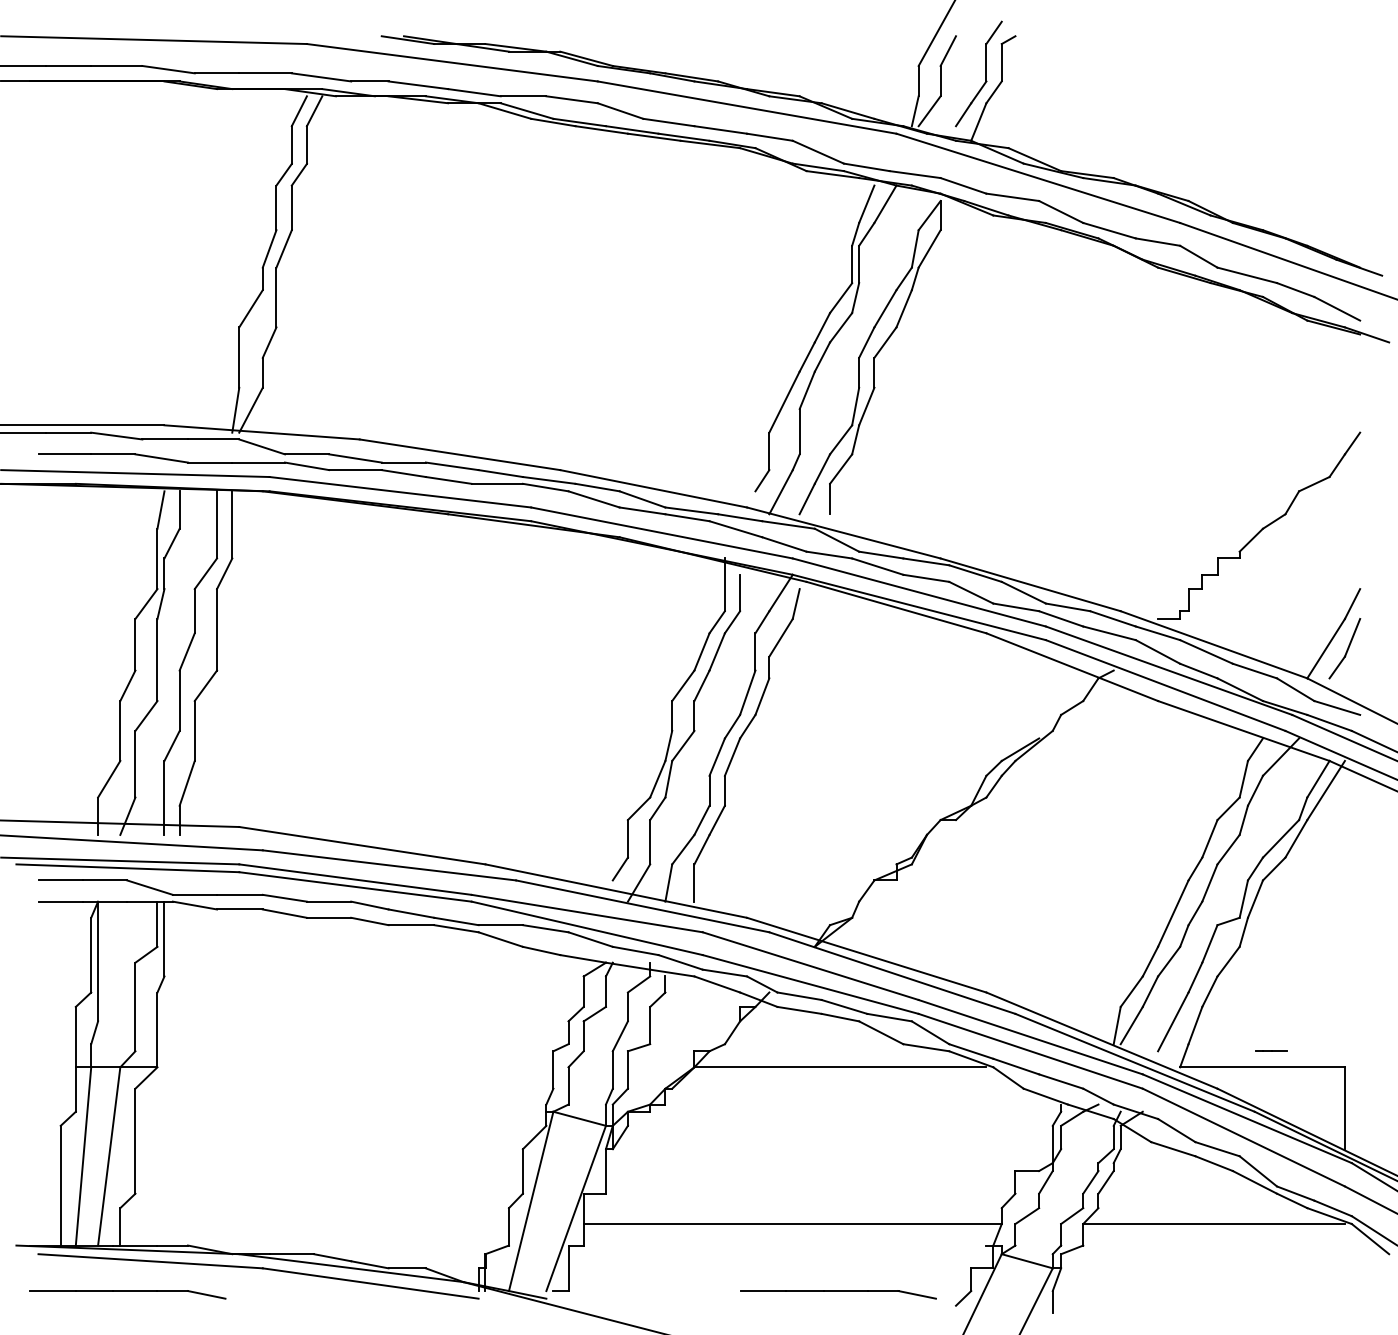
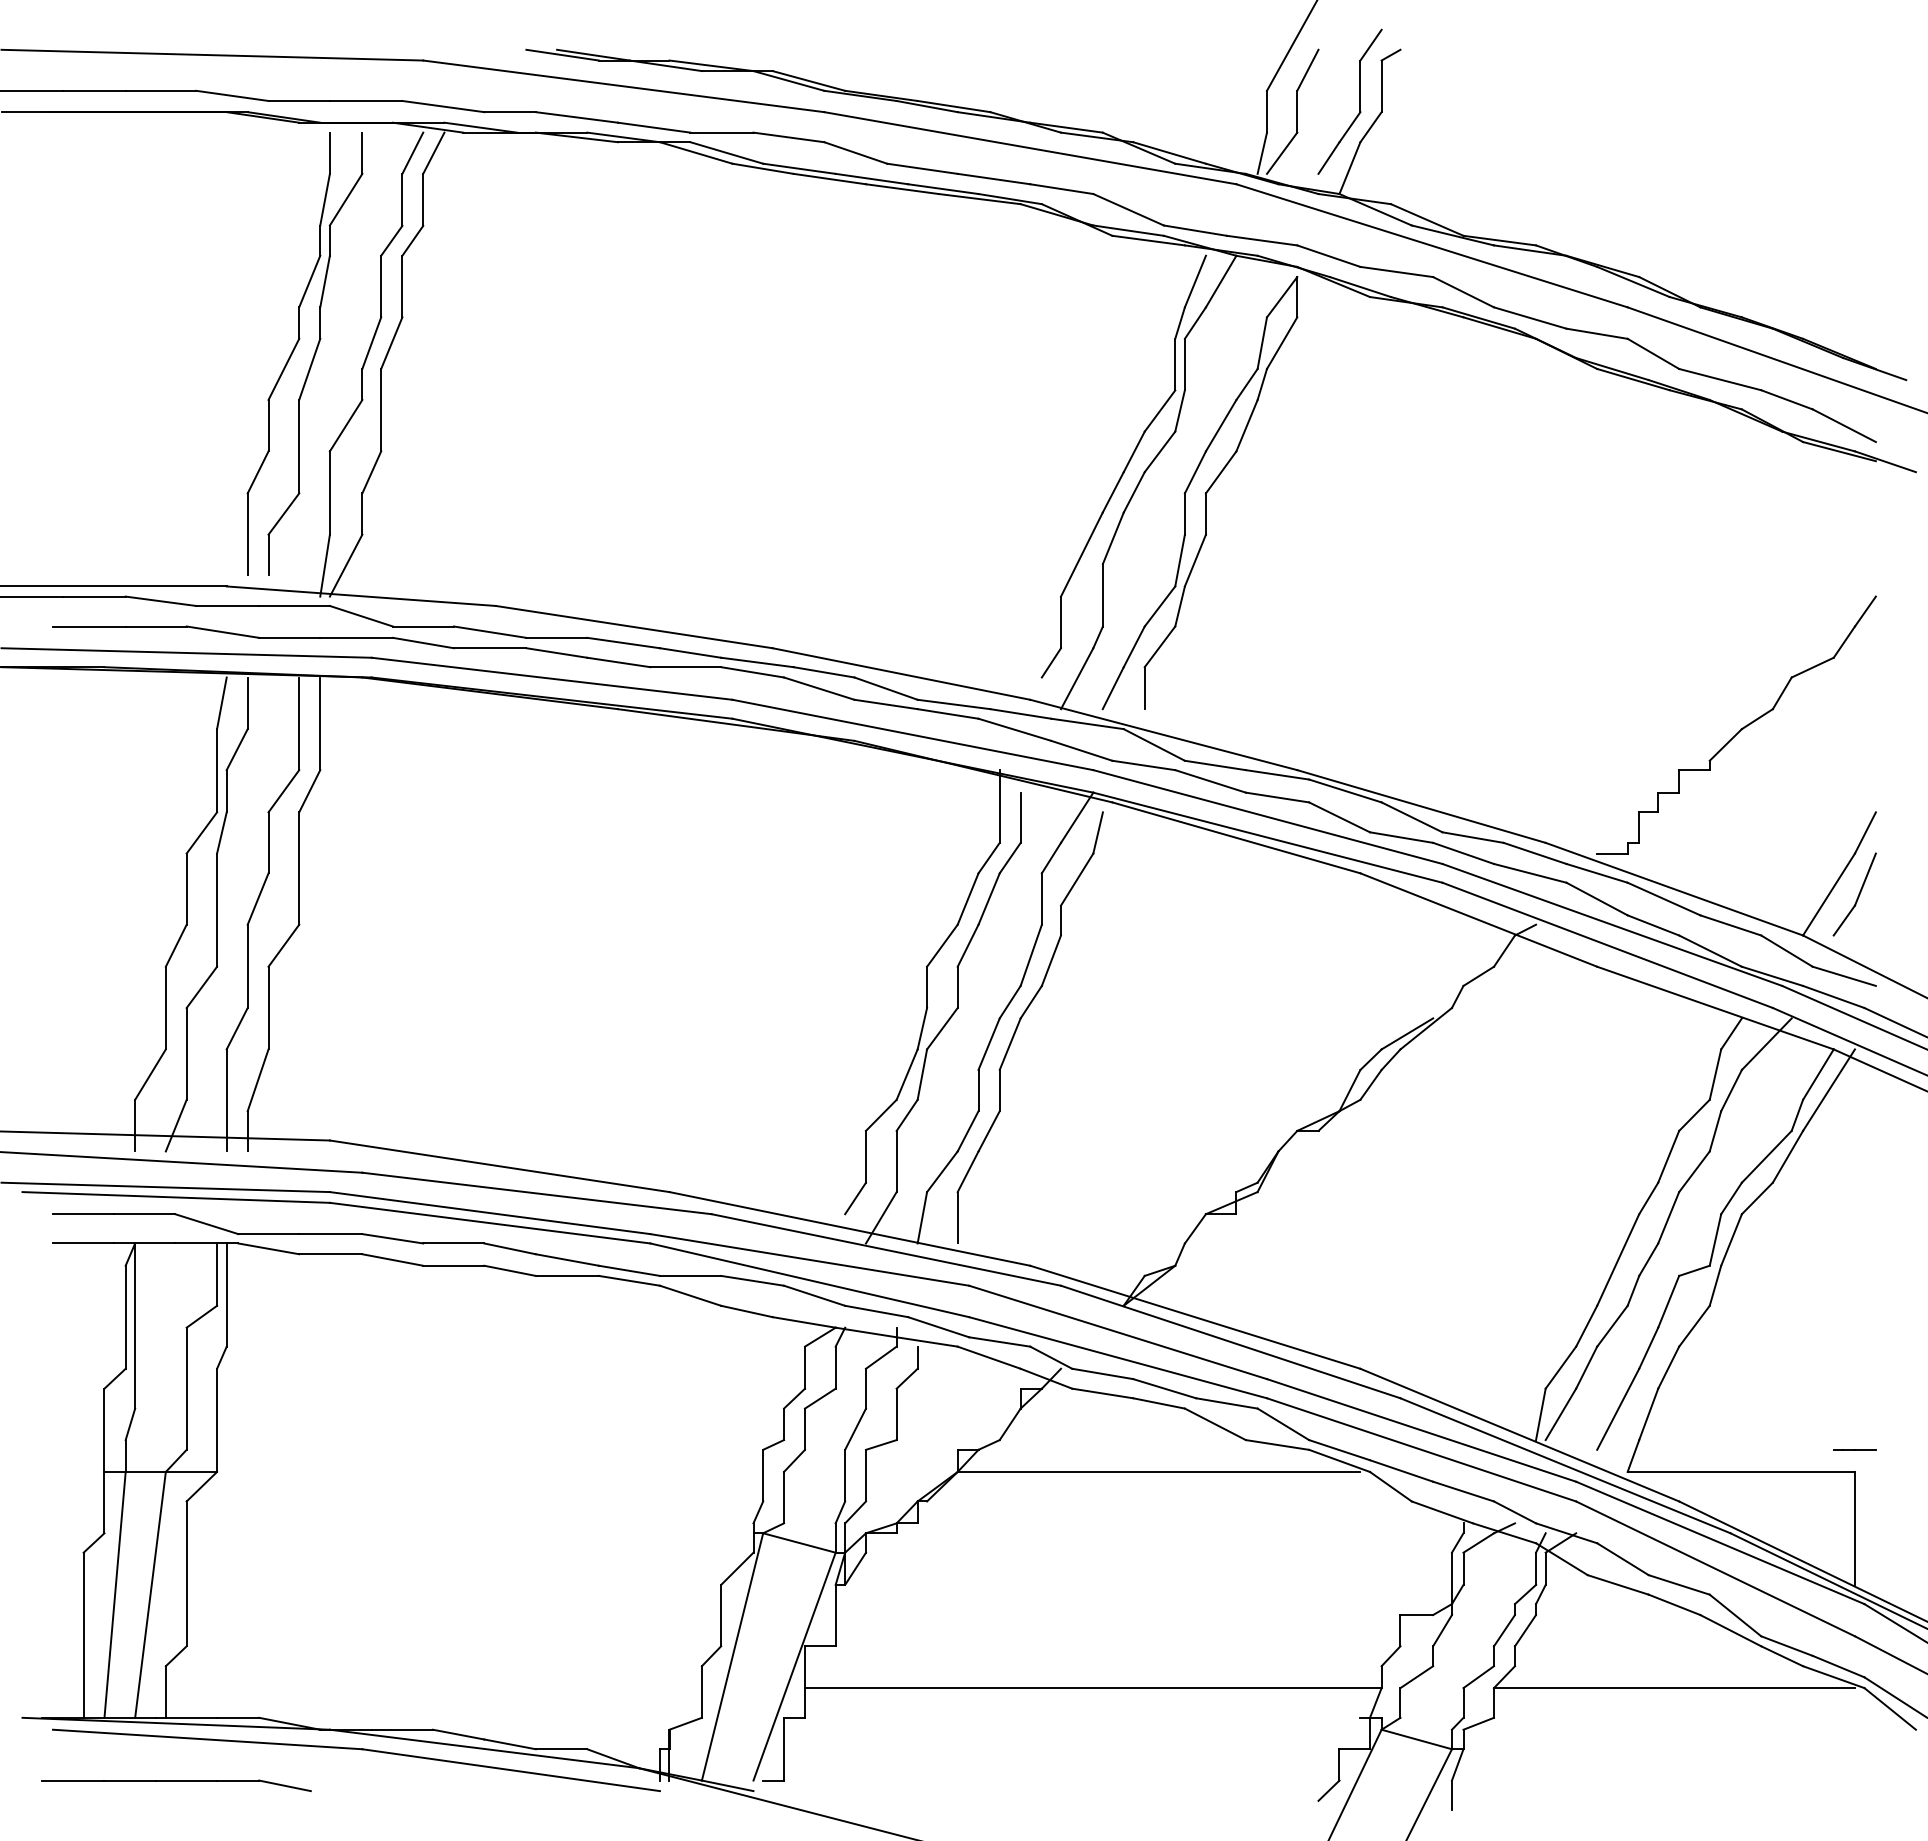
part: (226, 259) -> (312, 357), added
line: (1271, 1051) -> (1854, 1449), moved
part: (838, 1294) -> (1156, 1785), removed

